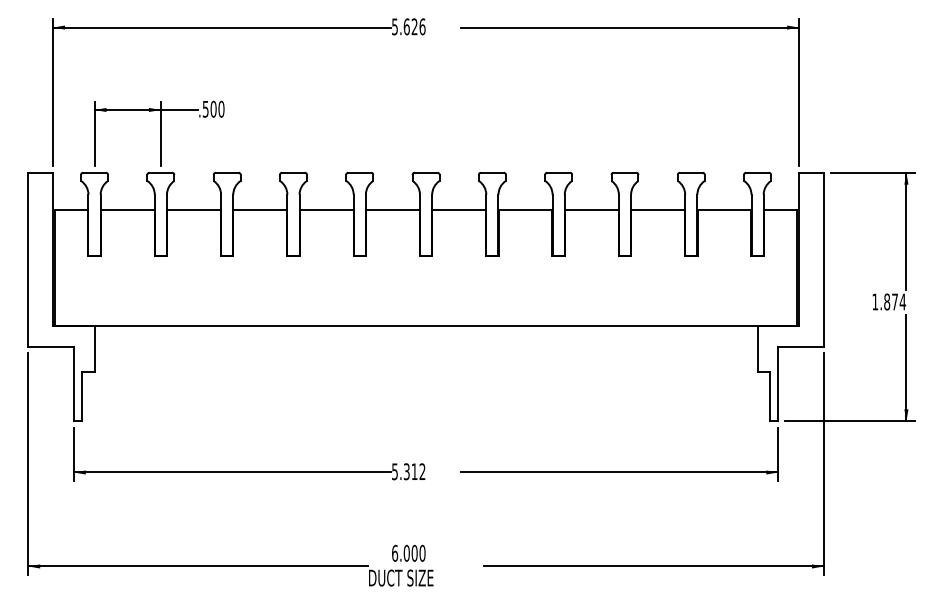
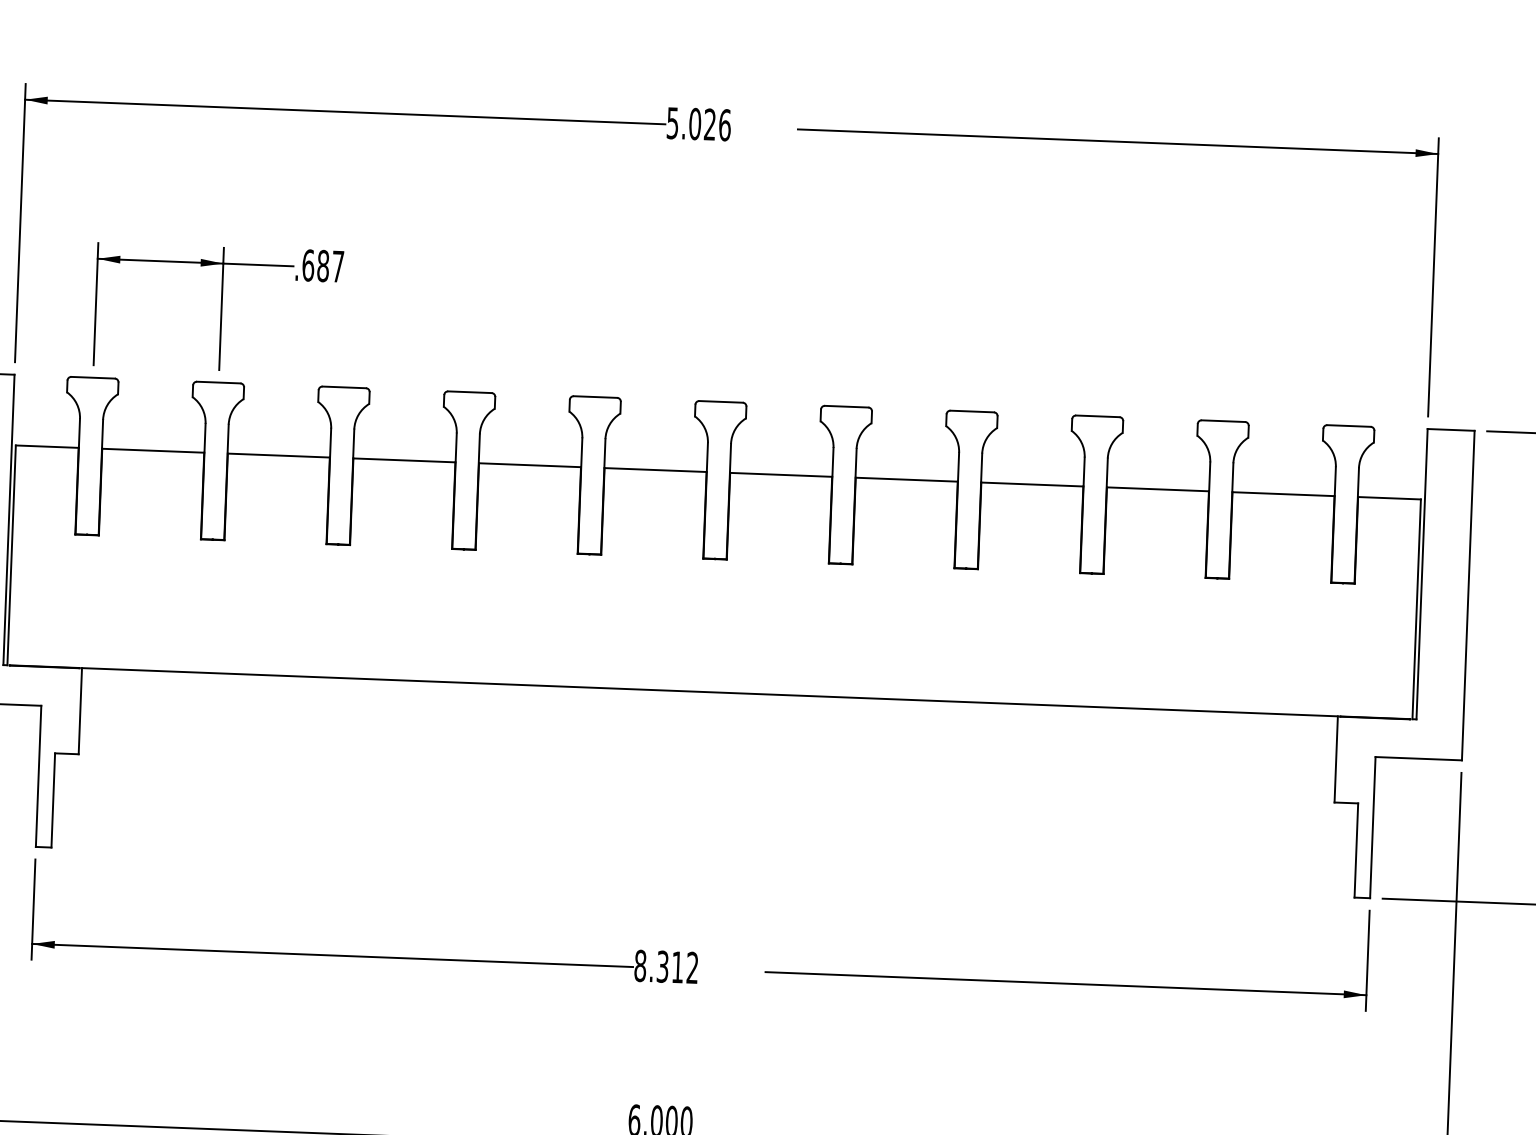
text: (406, 26) -> (694, 123), 5.626 -> 5.026
text: (213, 108) -> (323, 264), .500 -> .687
text: (395, 471) -> (641, 965), 5.312 -> 8.312

